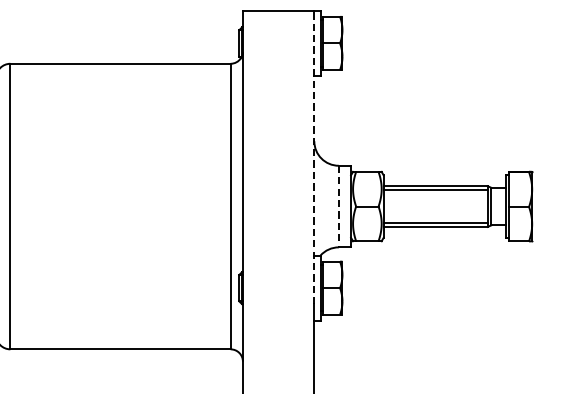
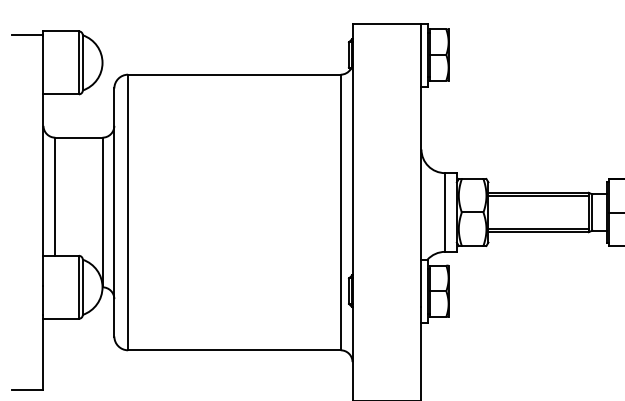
line: (314, 157) -> (421, 165), dashed -> solid
line: (339, 207) -> (445, 213), dashed -> solid

